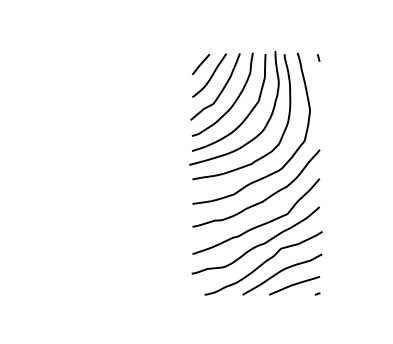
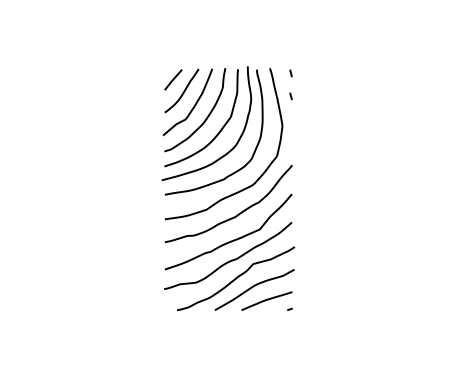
curve: (318, 81) -> (290, 96), added

